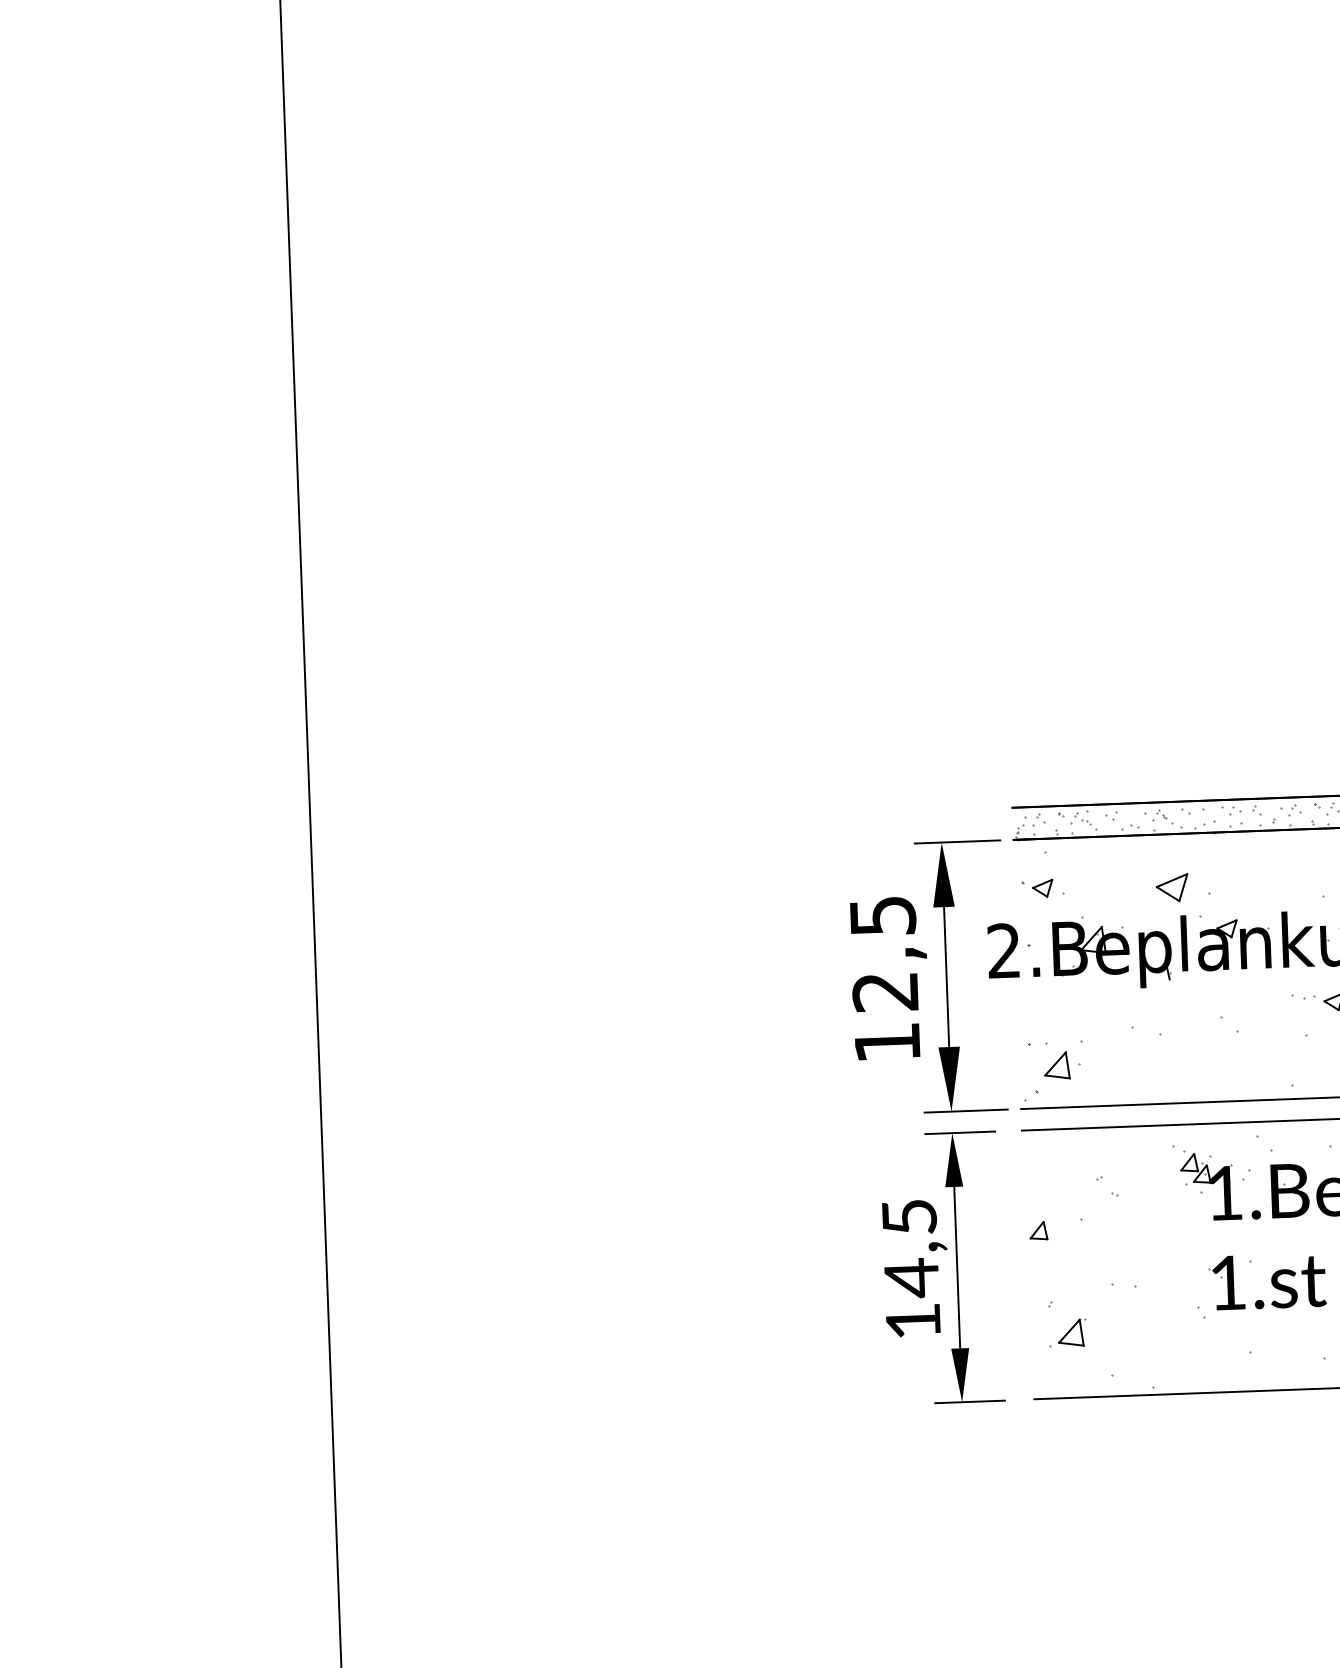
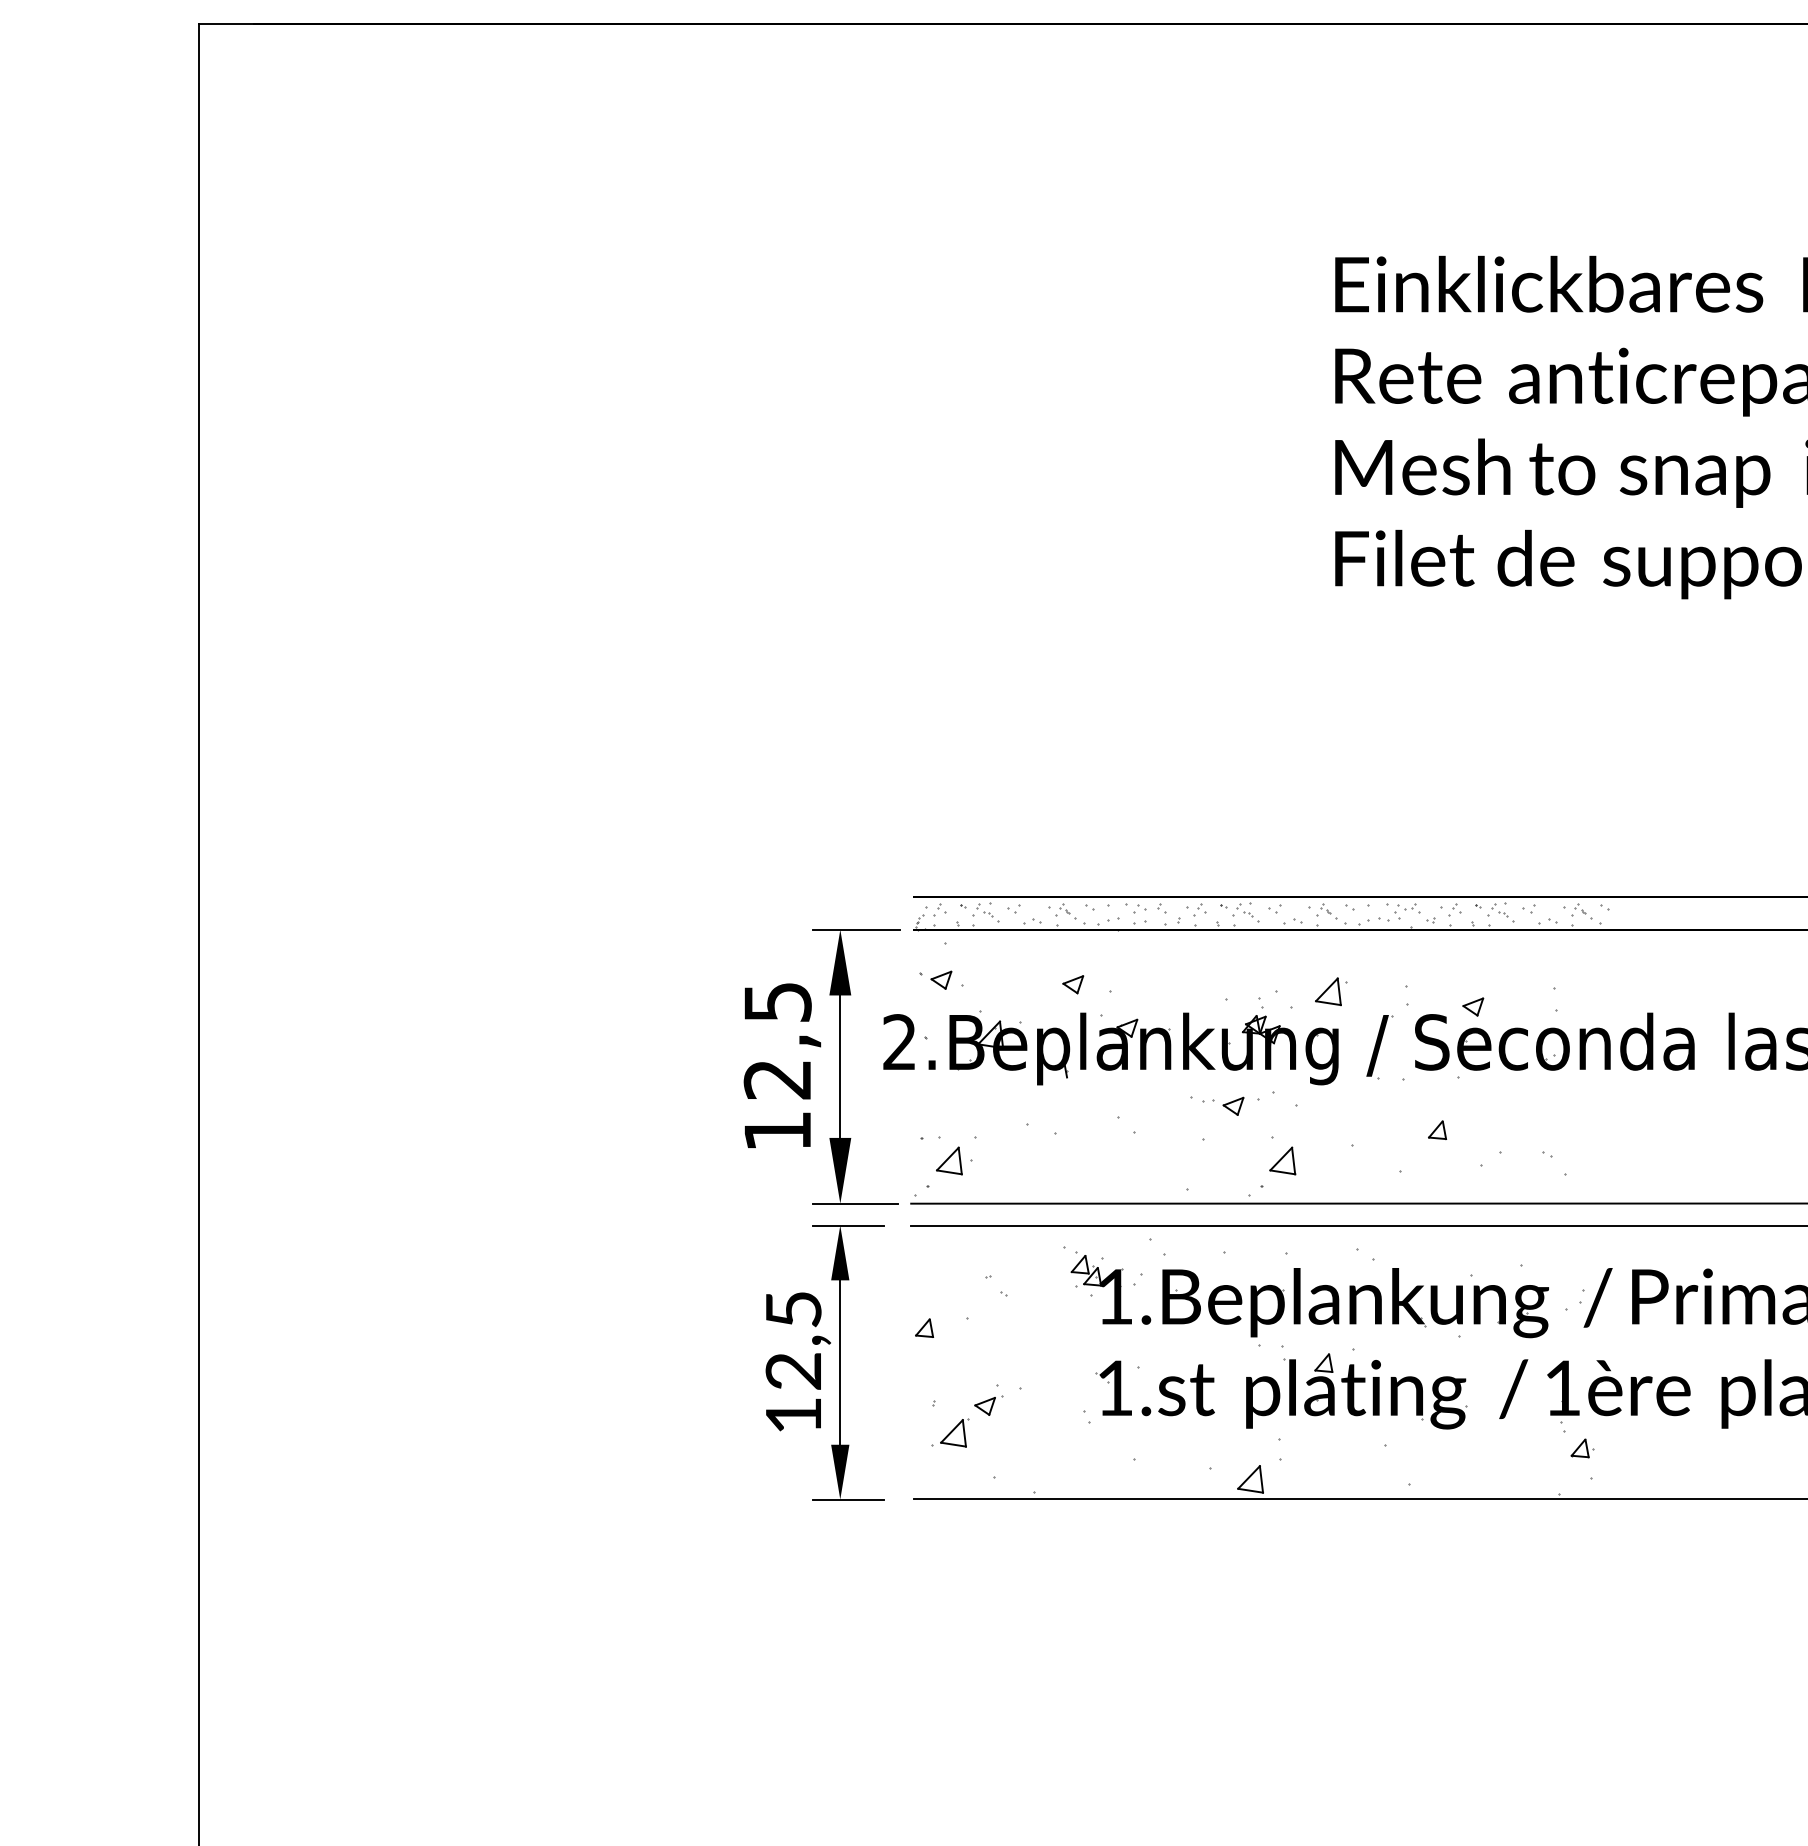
part: (1172, 887) -> (1073, 984), size x0.62
text: (910, 1278) -> (792, 1371), 14,5 -> 12,5
part: (1104, 1304) -> (988, 1405), added

